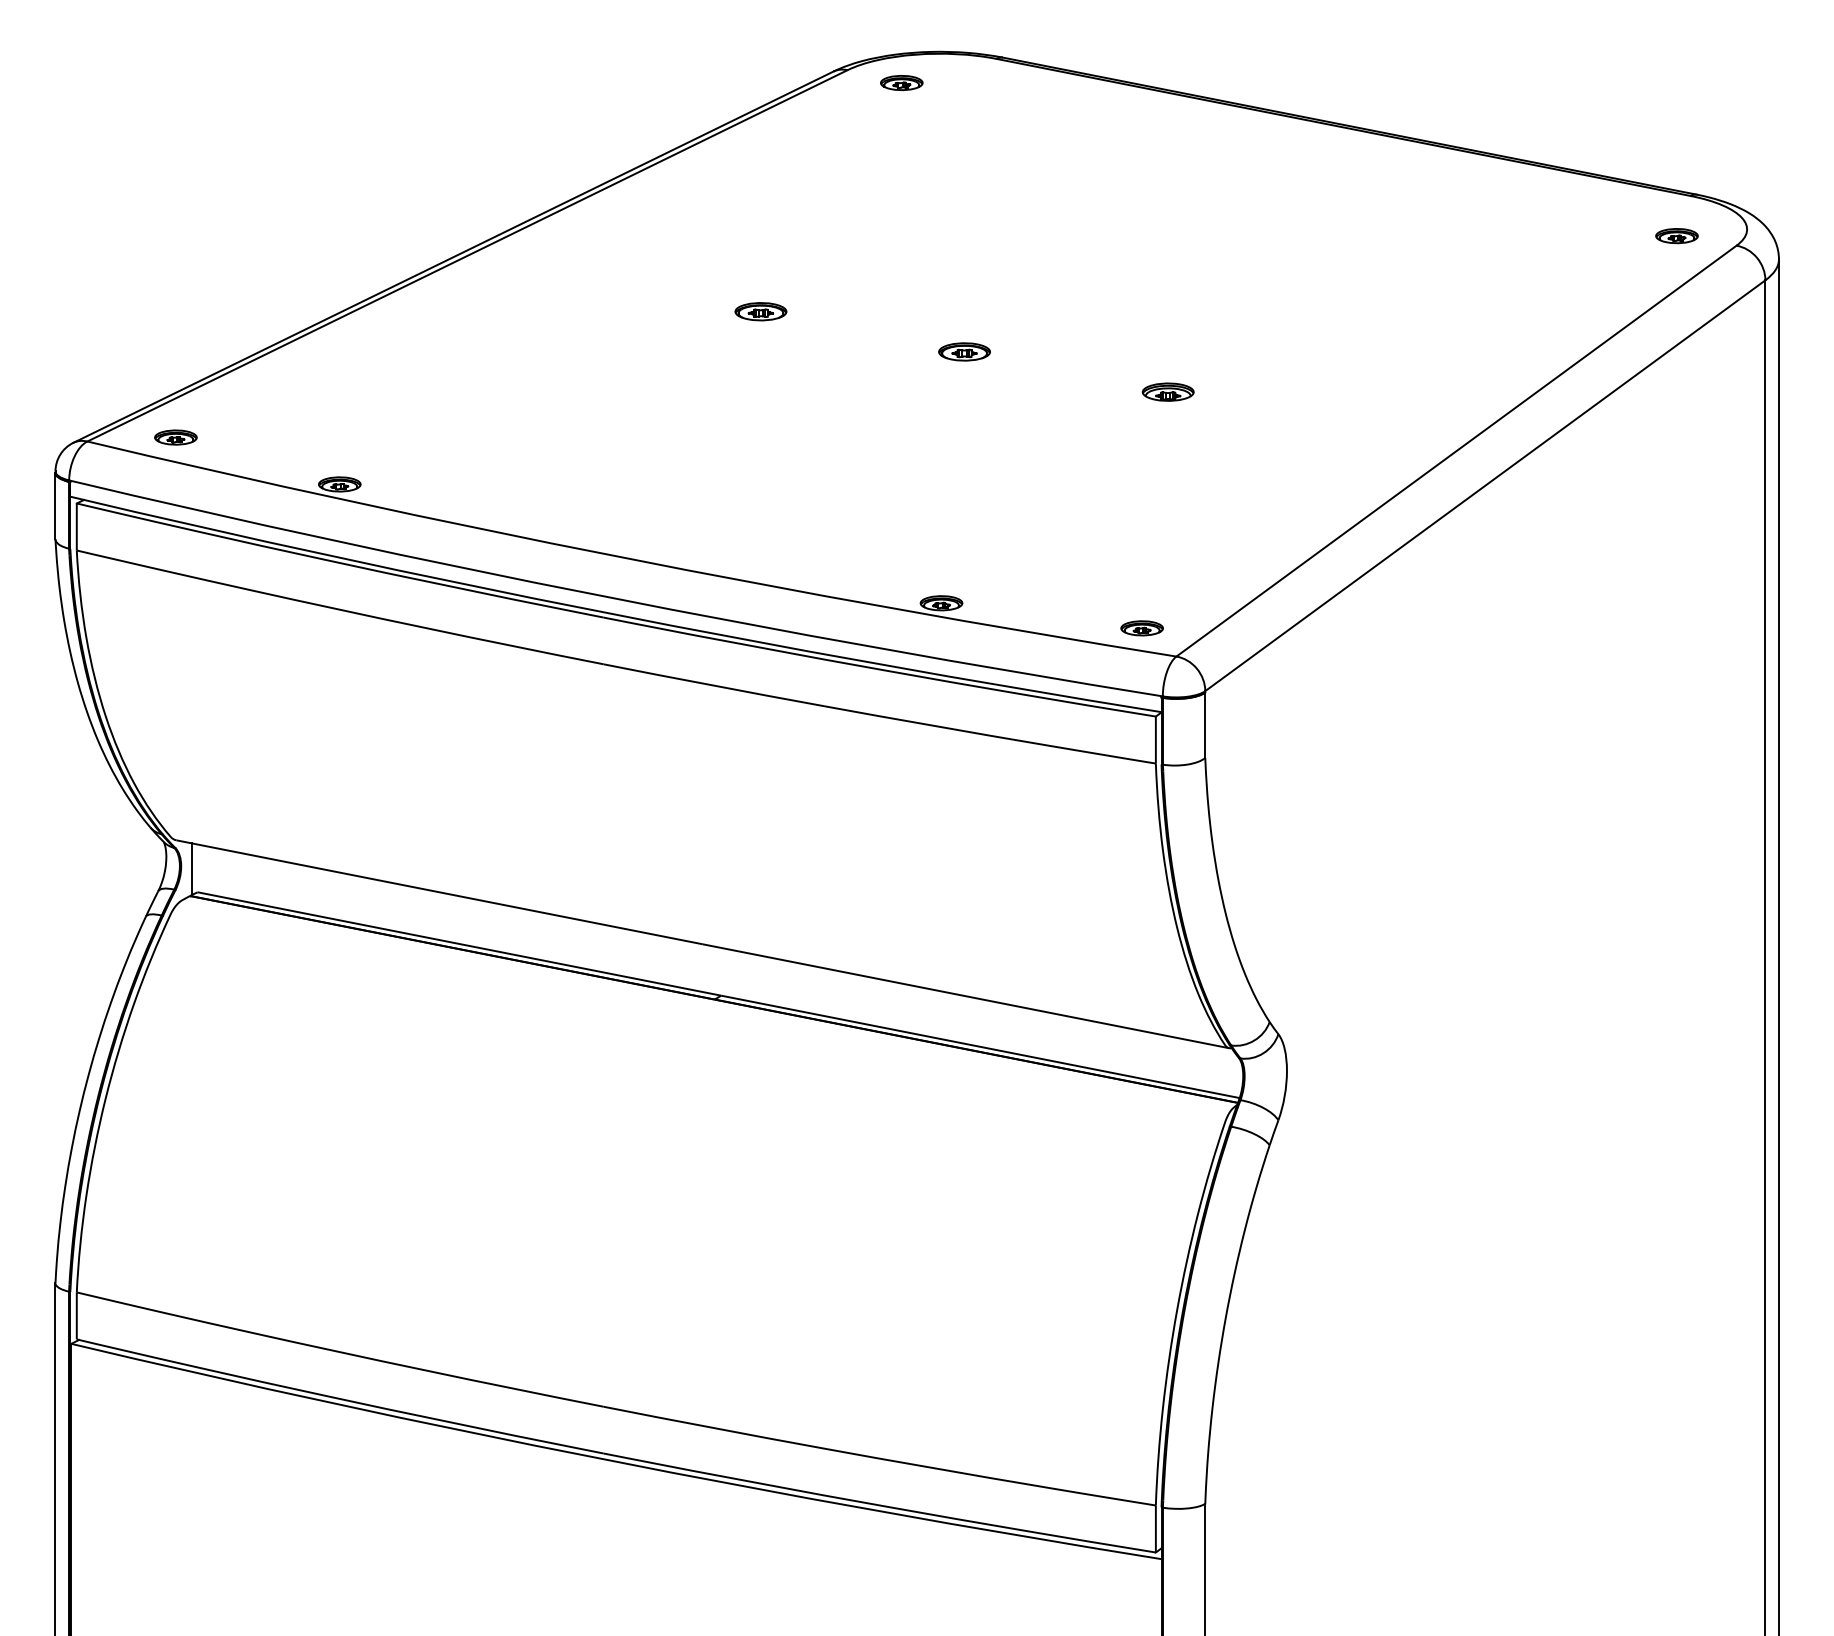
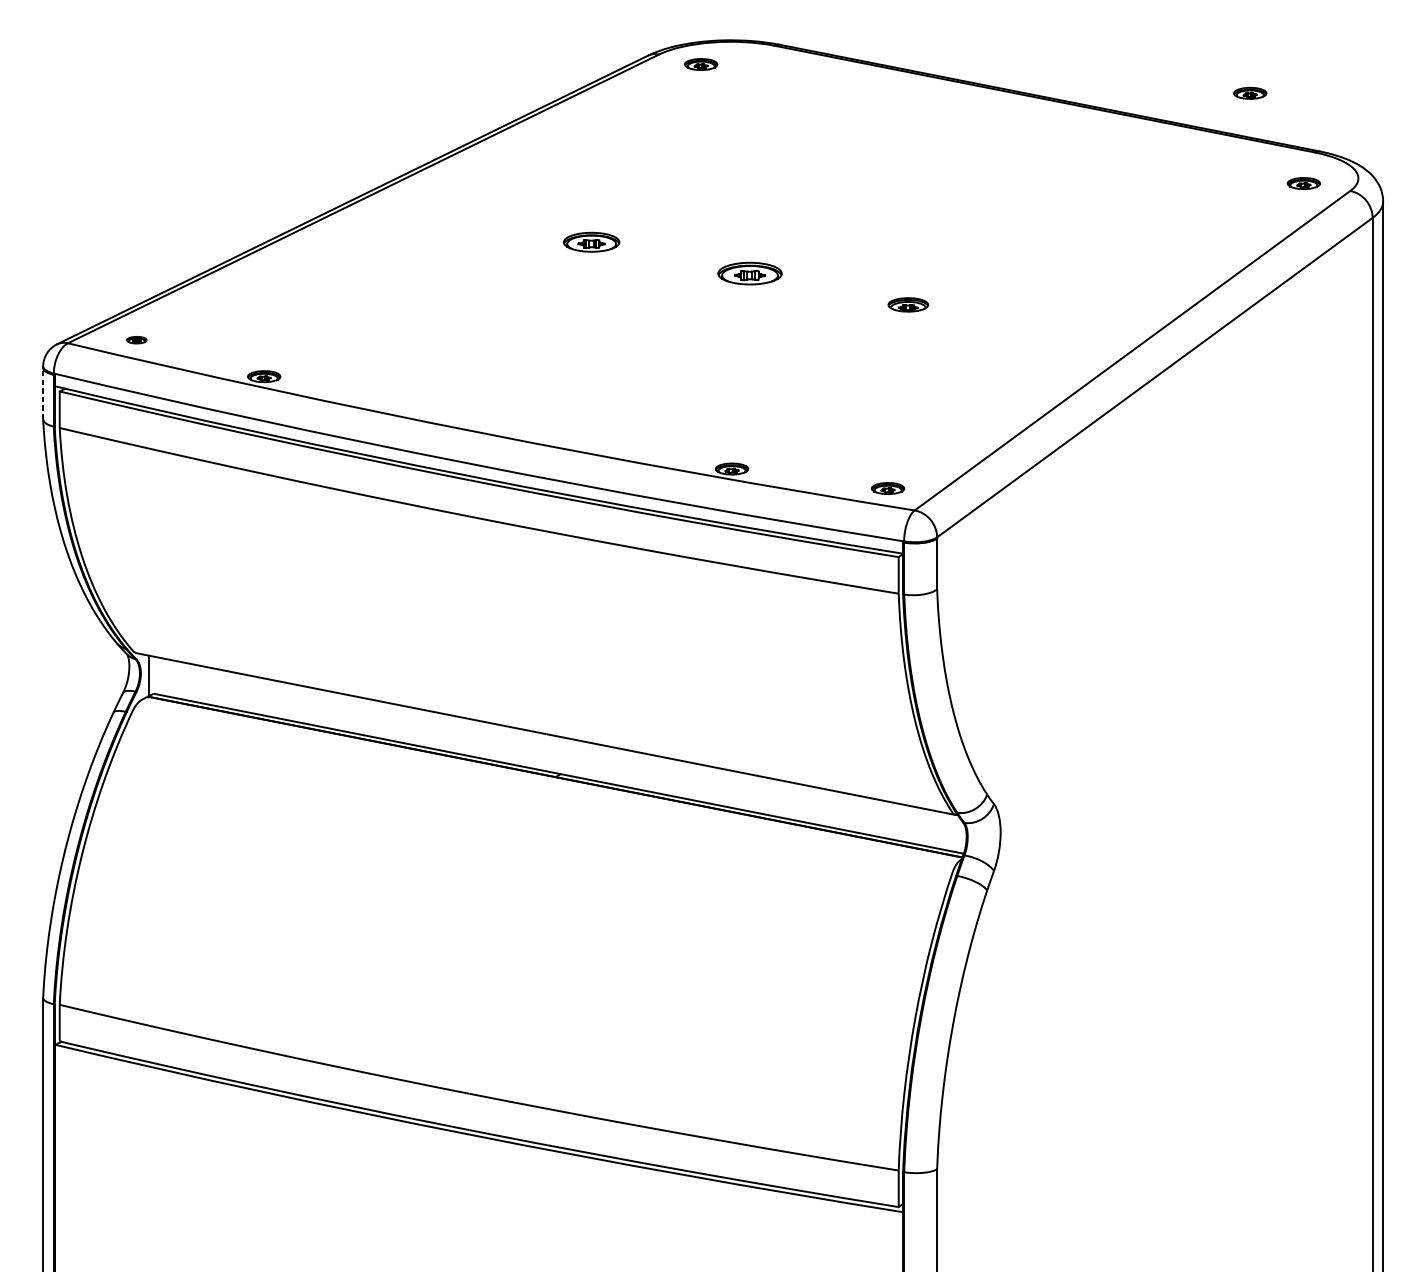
part: (1607, 120) -> (1249, 93), added
part: (760, 311) -> (591, 242), size x1.4
part: (964, 351) -> (749, 273), size x1.6
part: (175, 437) -> (136, 340), size x0.6
line: (55, 505) -> (43, 393), solid -> dashed

